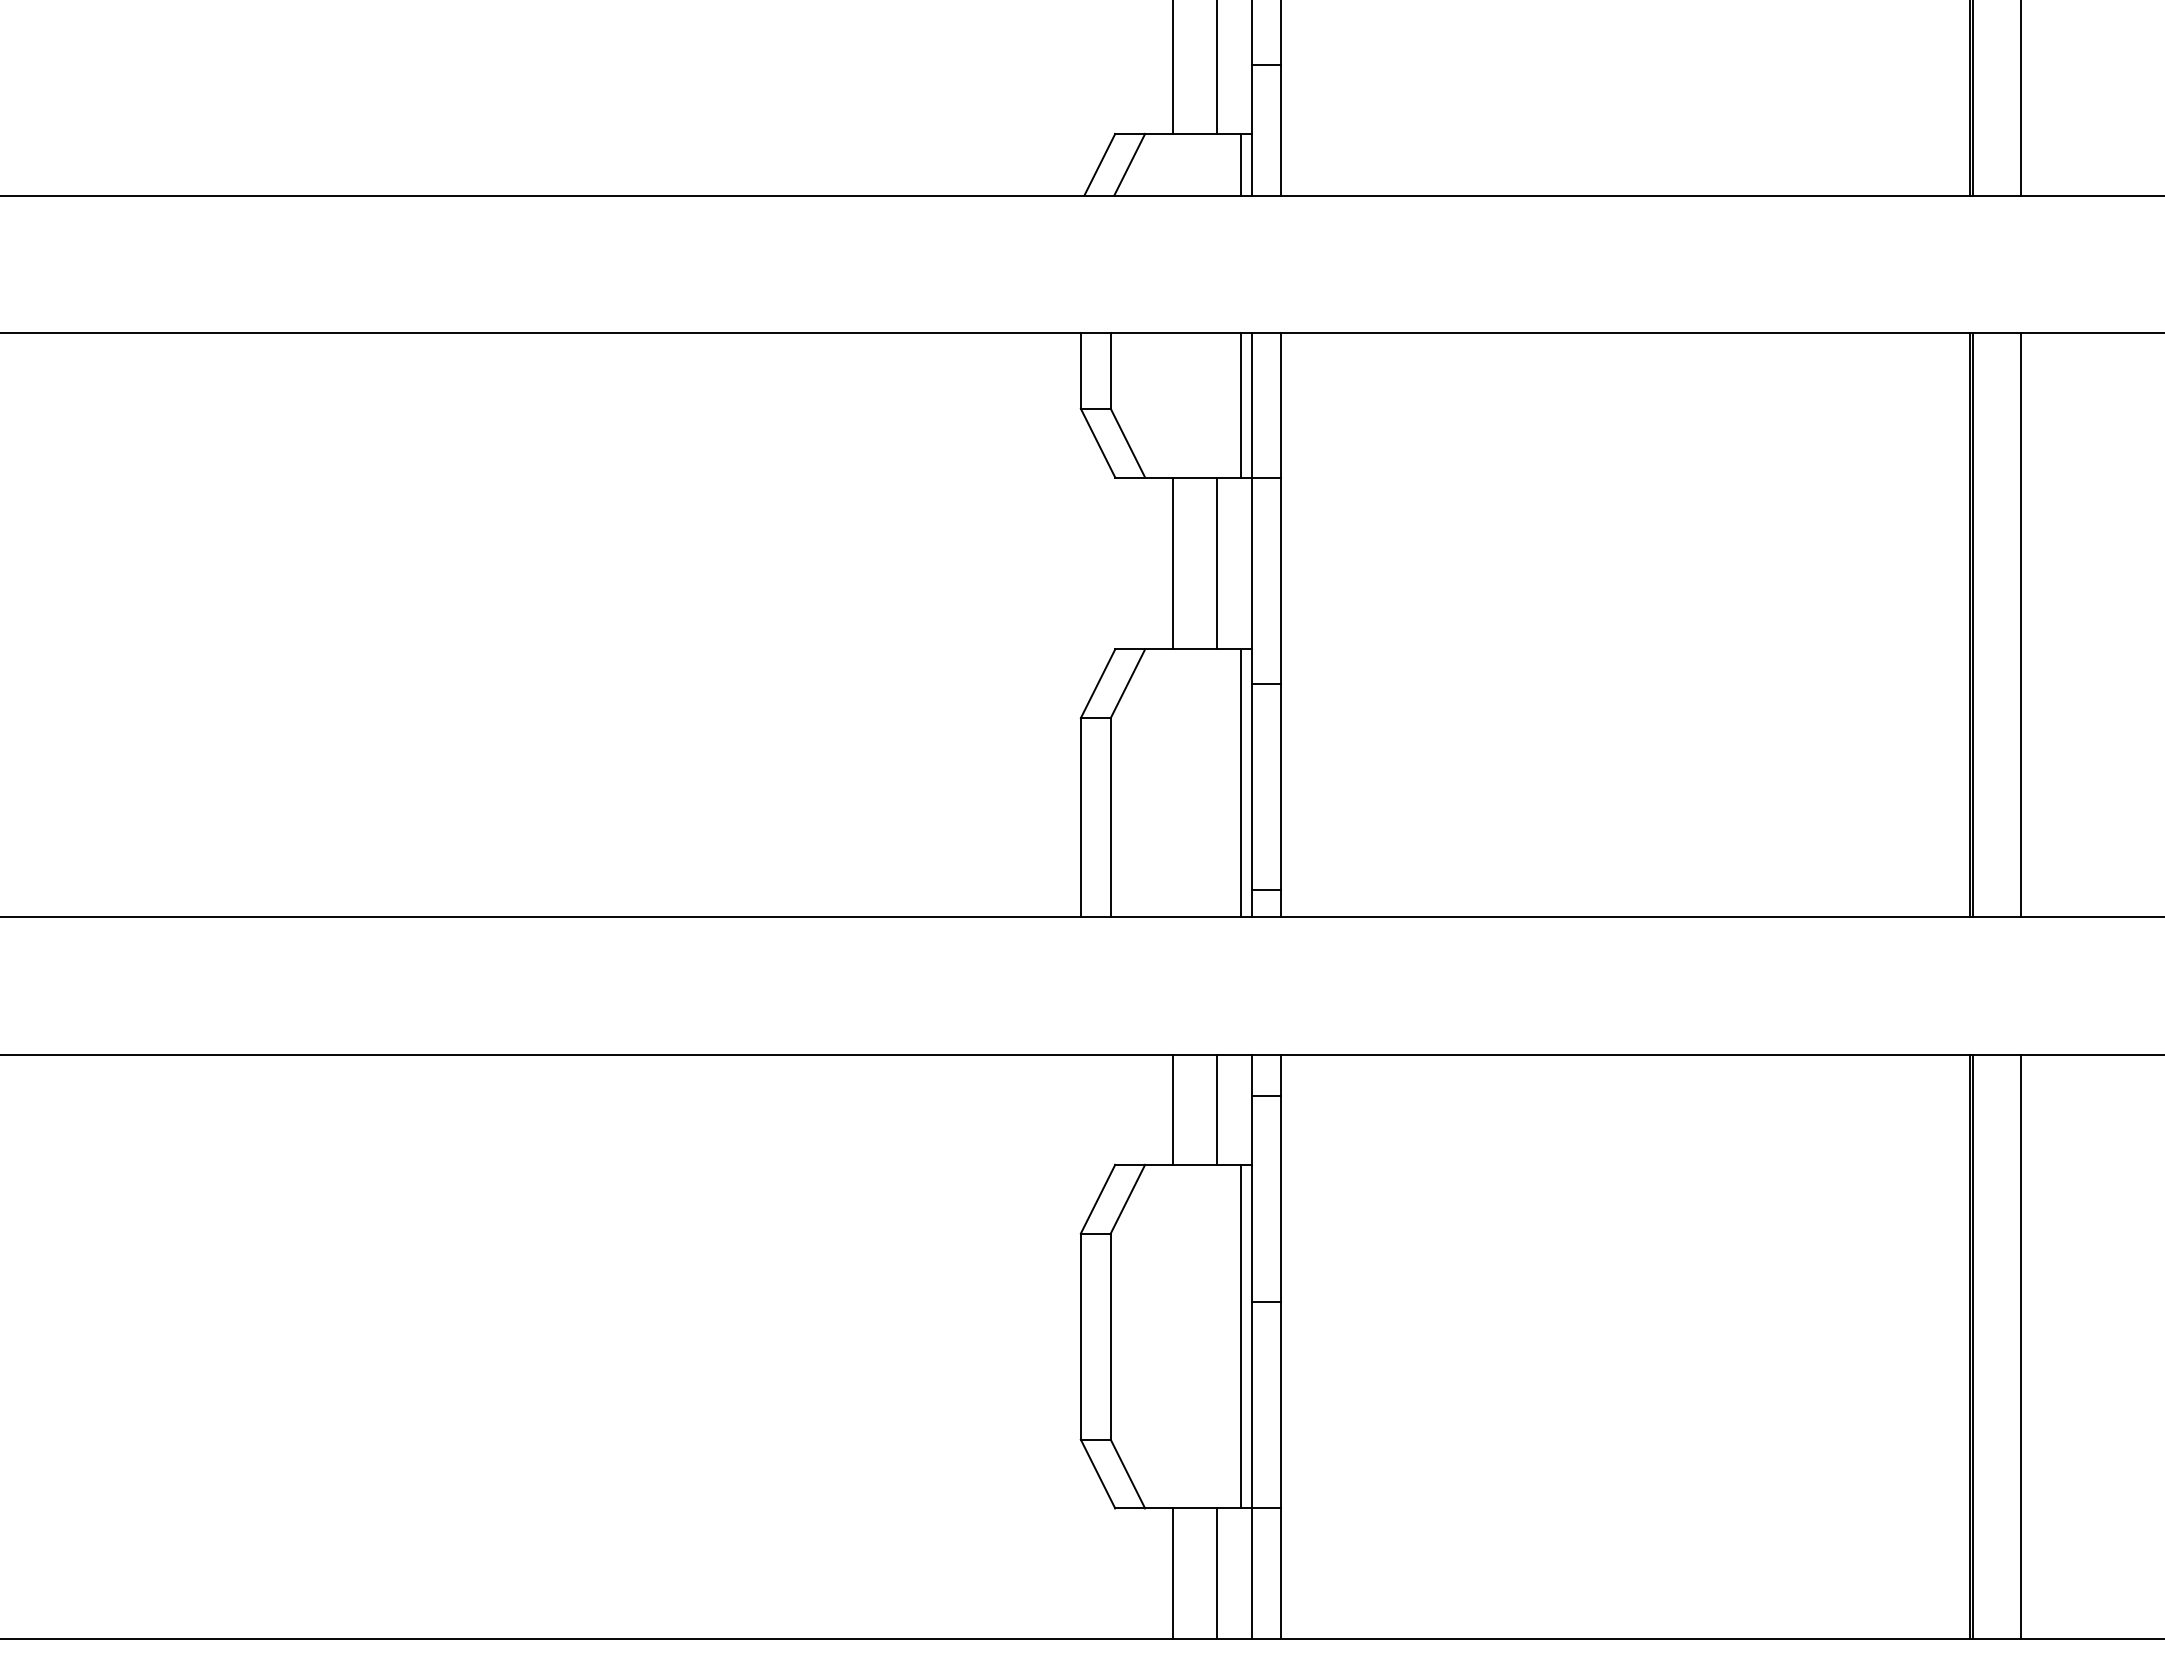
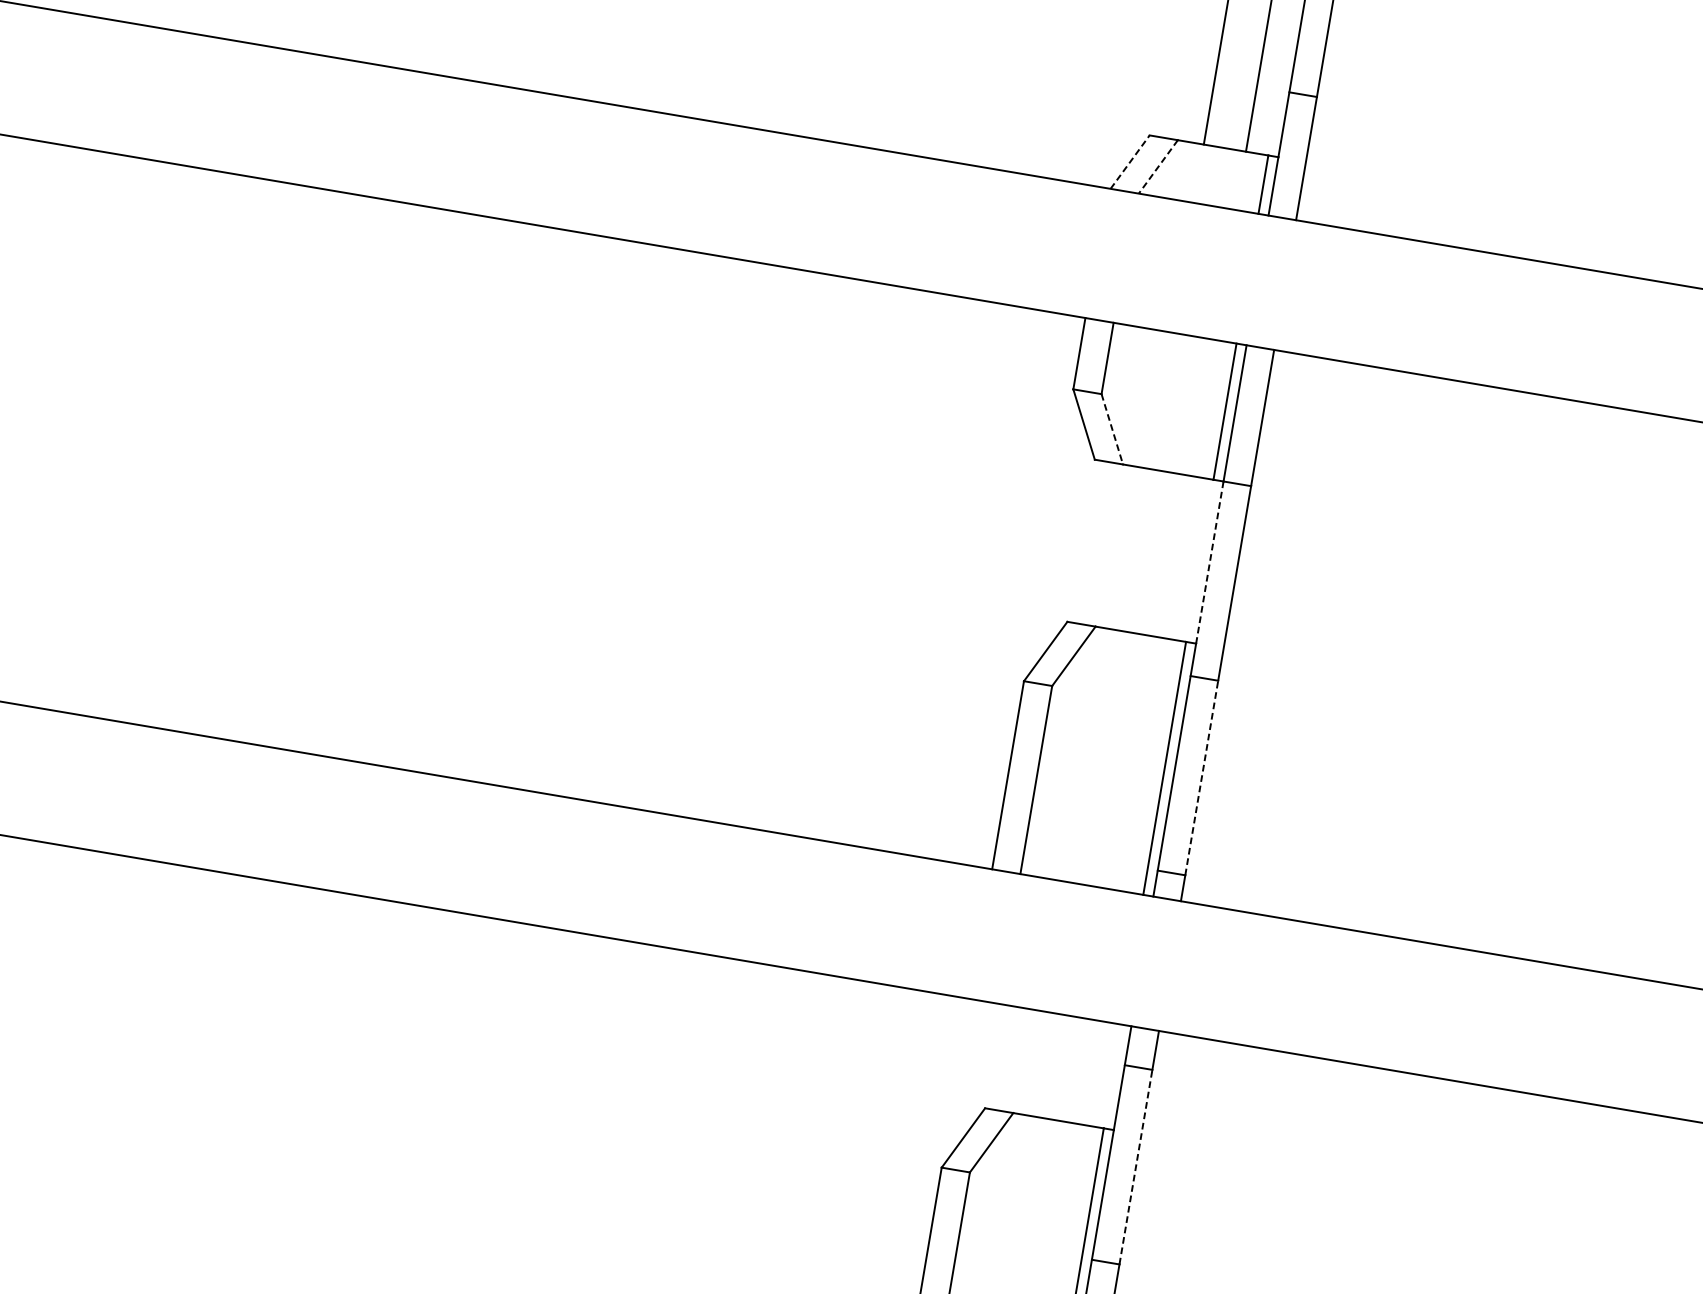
line: (1099, 164) -> (1129, 161), solid -> dashed
line: (1129, 164) -> (1158, 166), solid -> dashed
line: (1128, 443) -> (1112, 429), solid -> dashed
line: (1172, 563) -> (1135, 549), removed
line: (1217, 563) -> (1177, 557), removed
line: (1251, 563) -> (1209, 562), solid -> dashed
line: (1280, 786) -> (1201, 777), solid -> dashed
line: (1172, 1109) -> (1047, 1065), removed
line: (1217, 1109) -> (1090, 1072), removed
line: (1280, 1198) -> (1135, 1166), solid -> dashed

